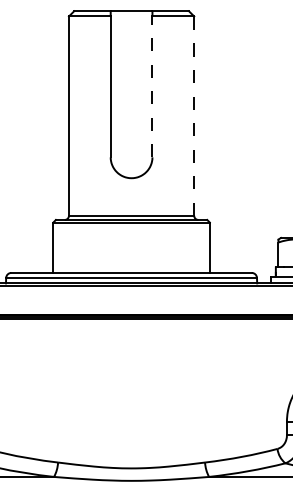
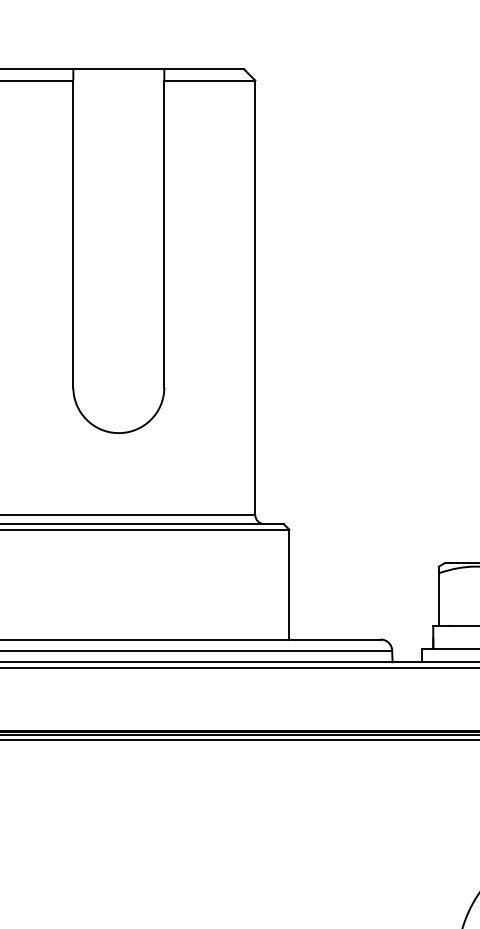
line: (152, 86) -> (164, 233), dashed -> solid
line: (194, 116) -> (255, 298), dashed -> solid

